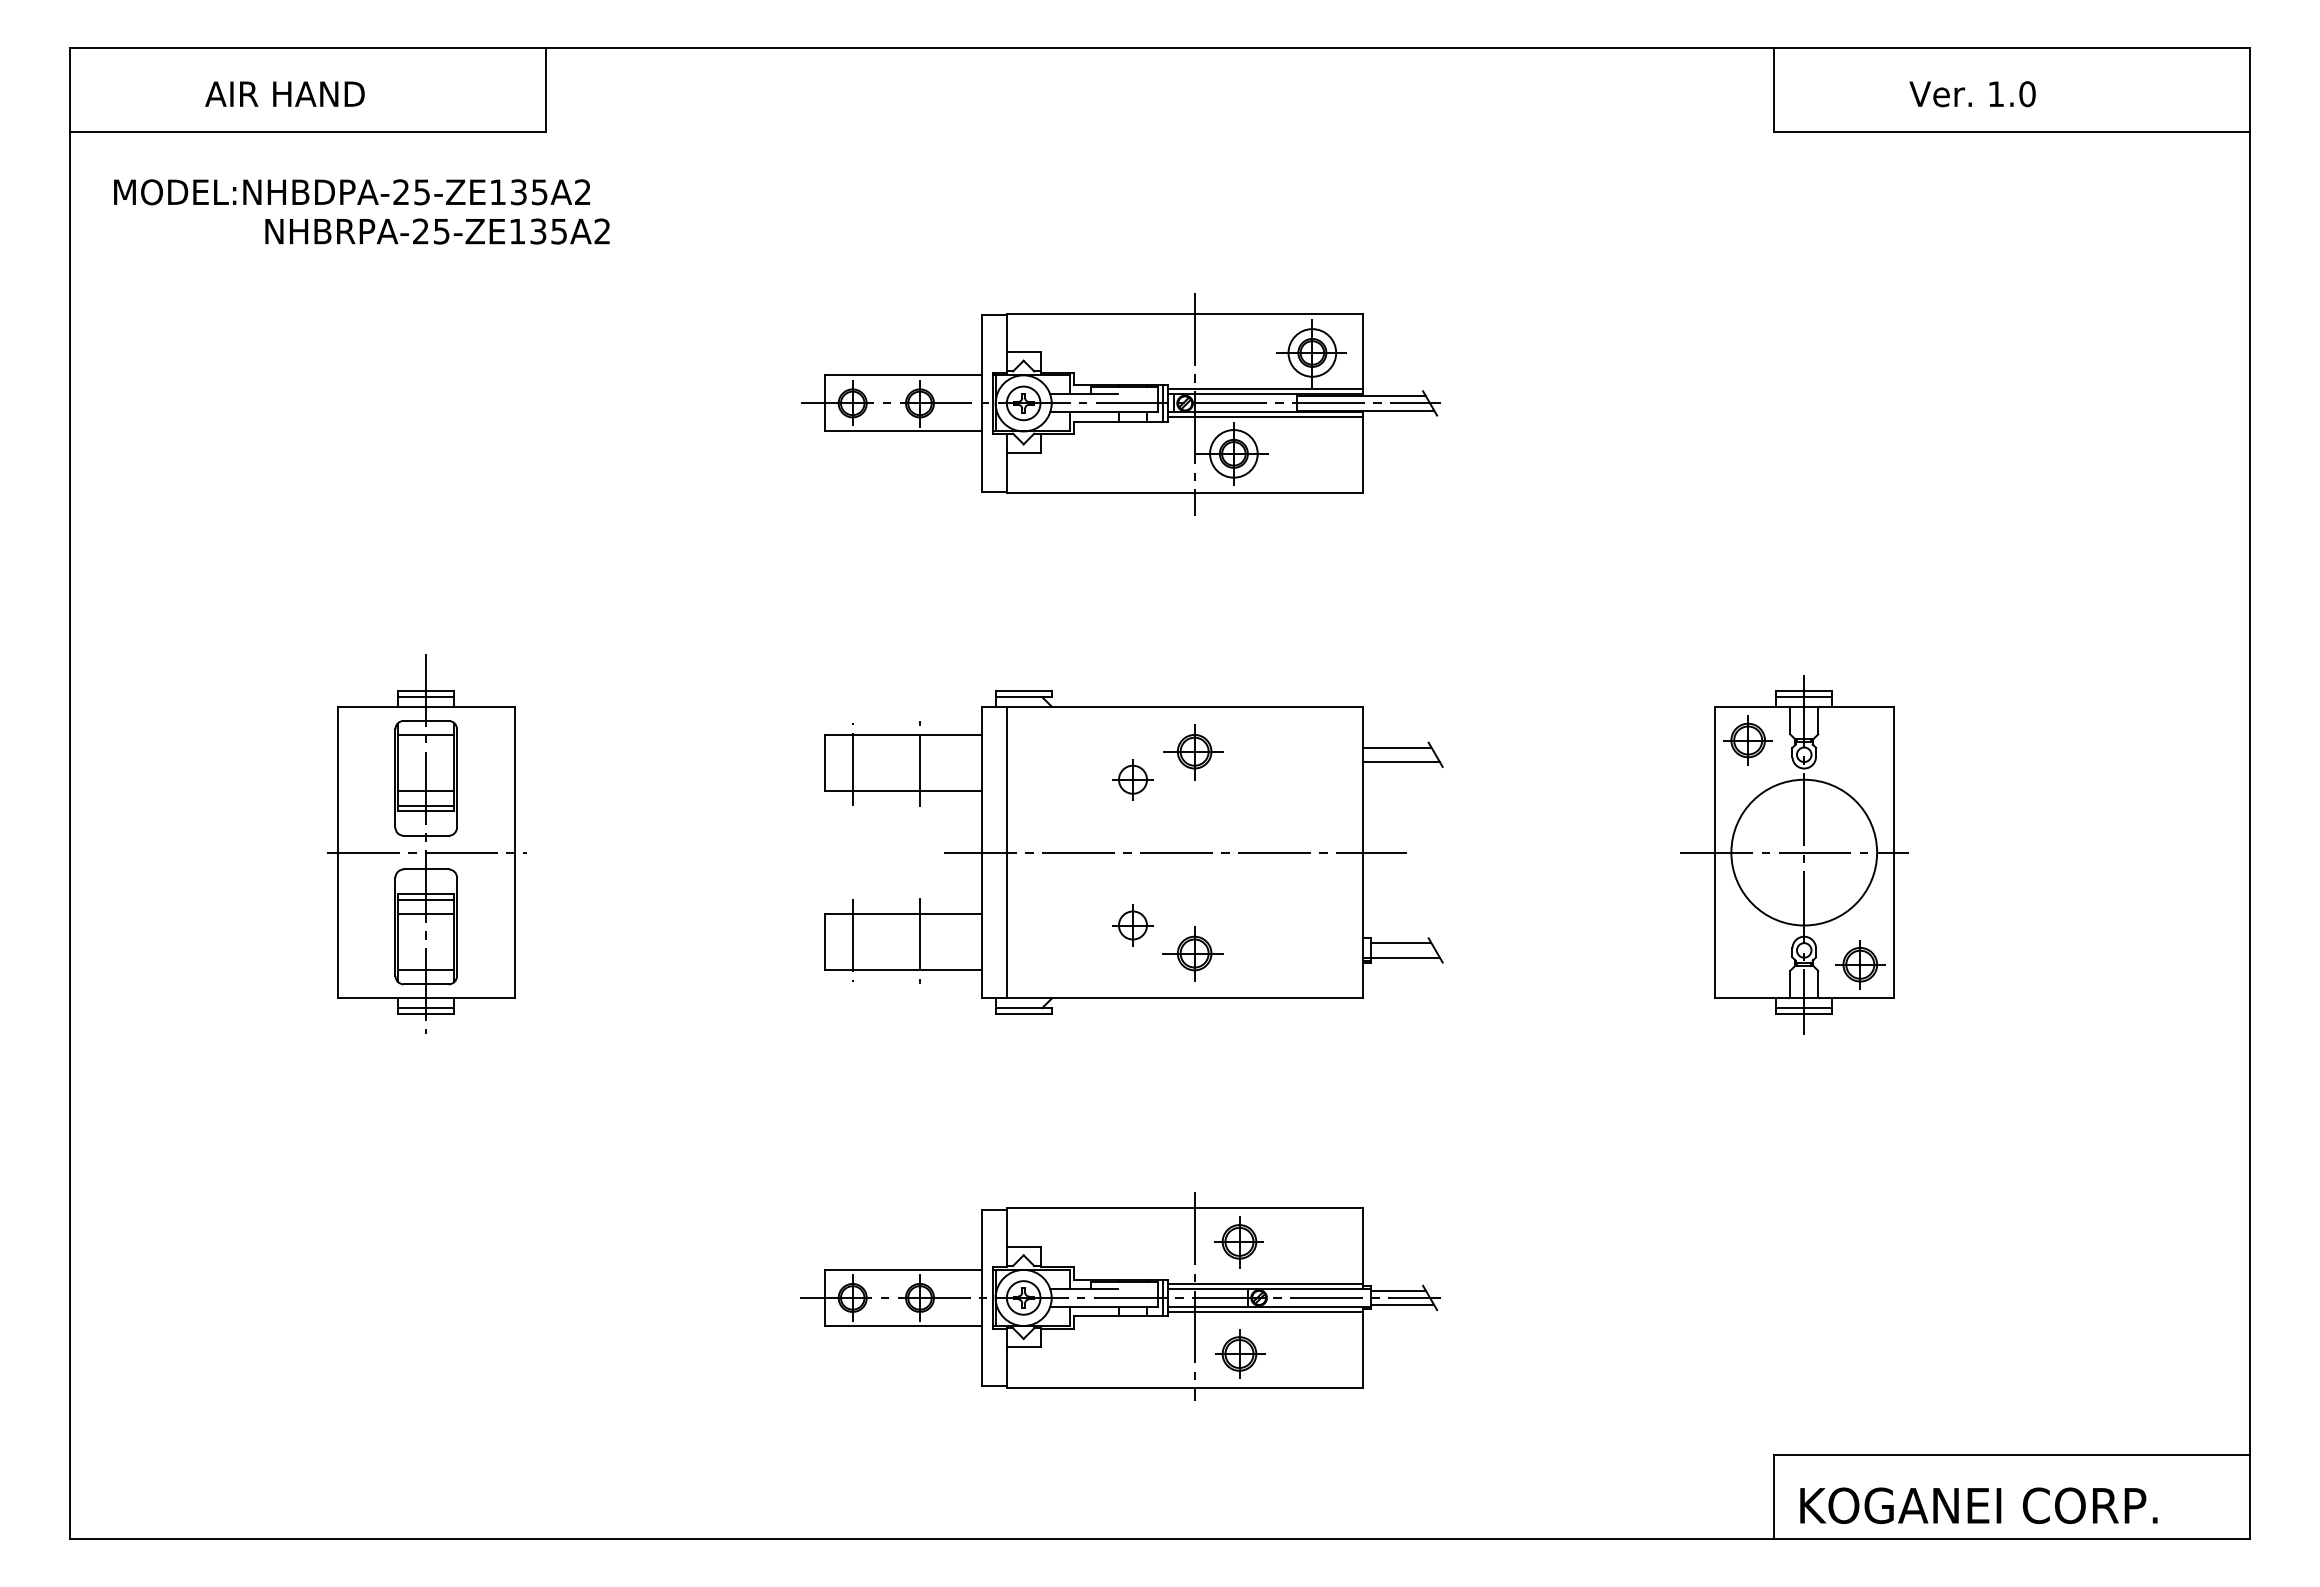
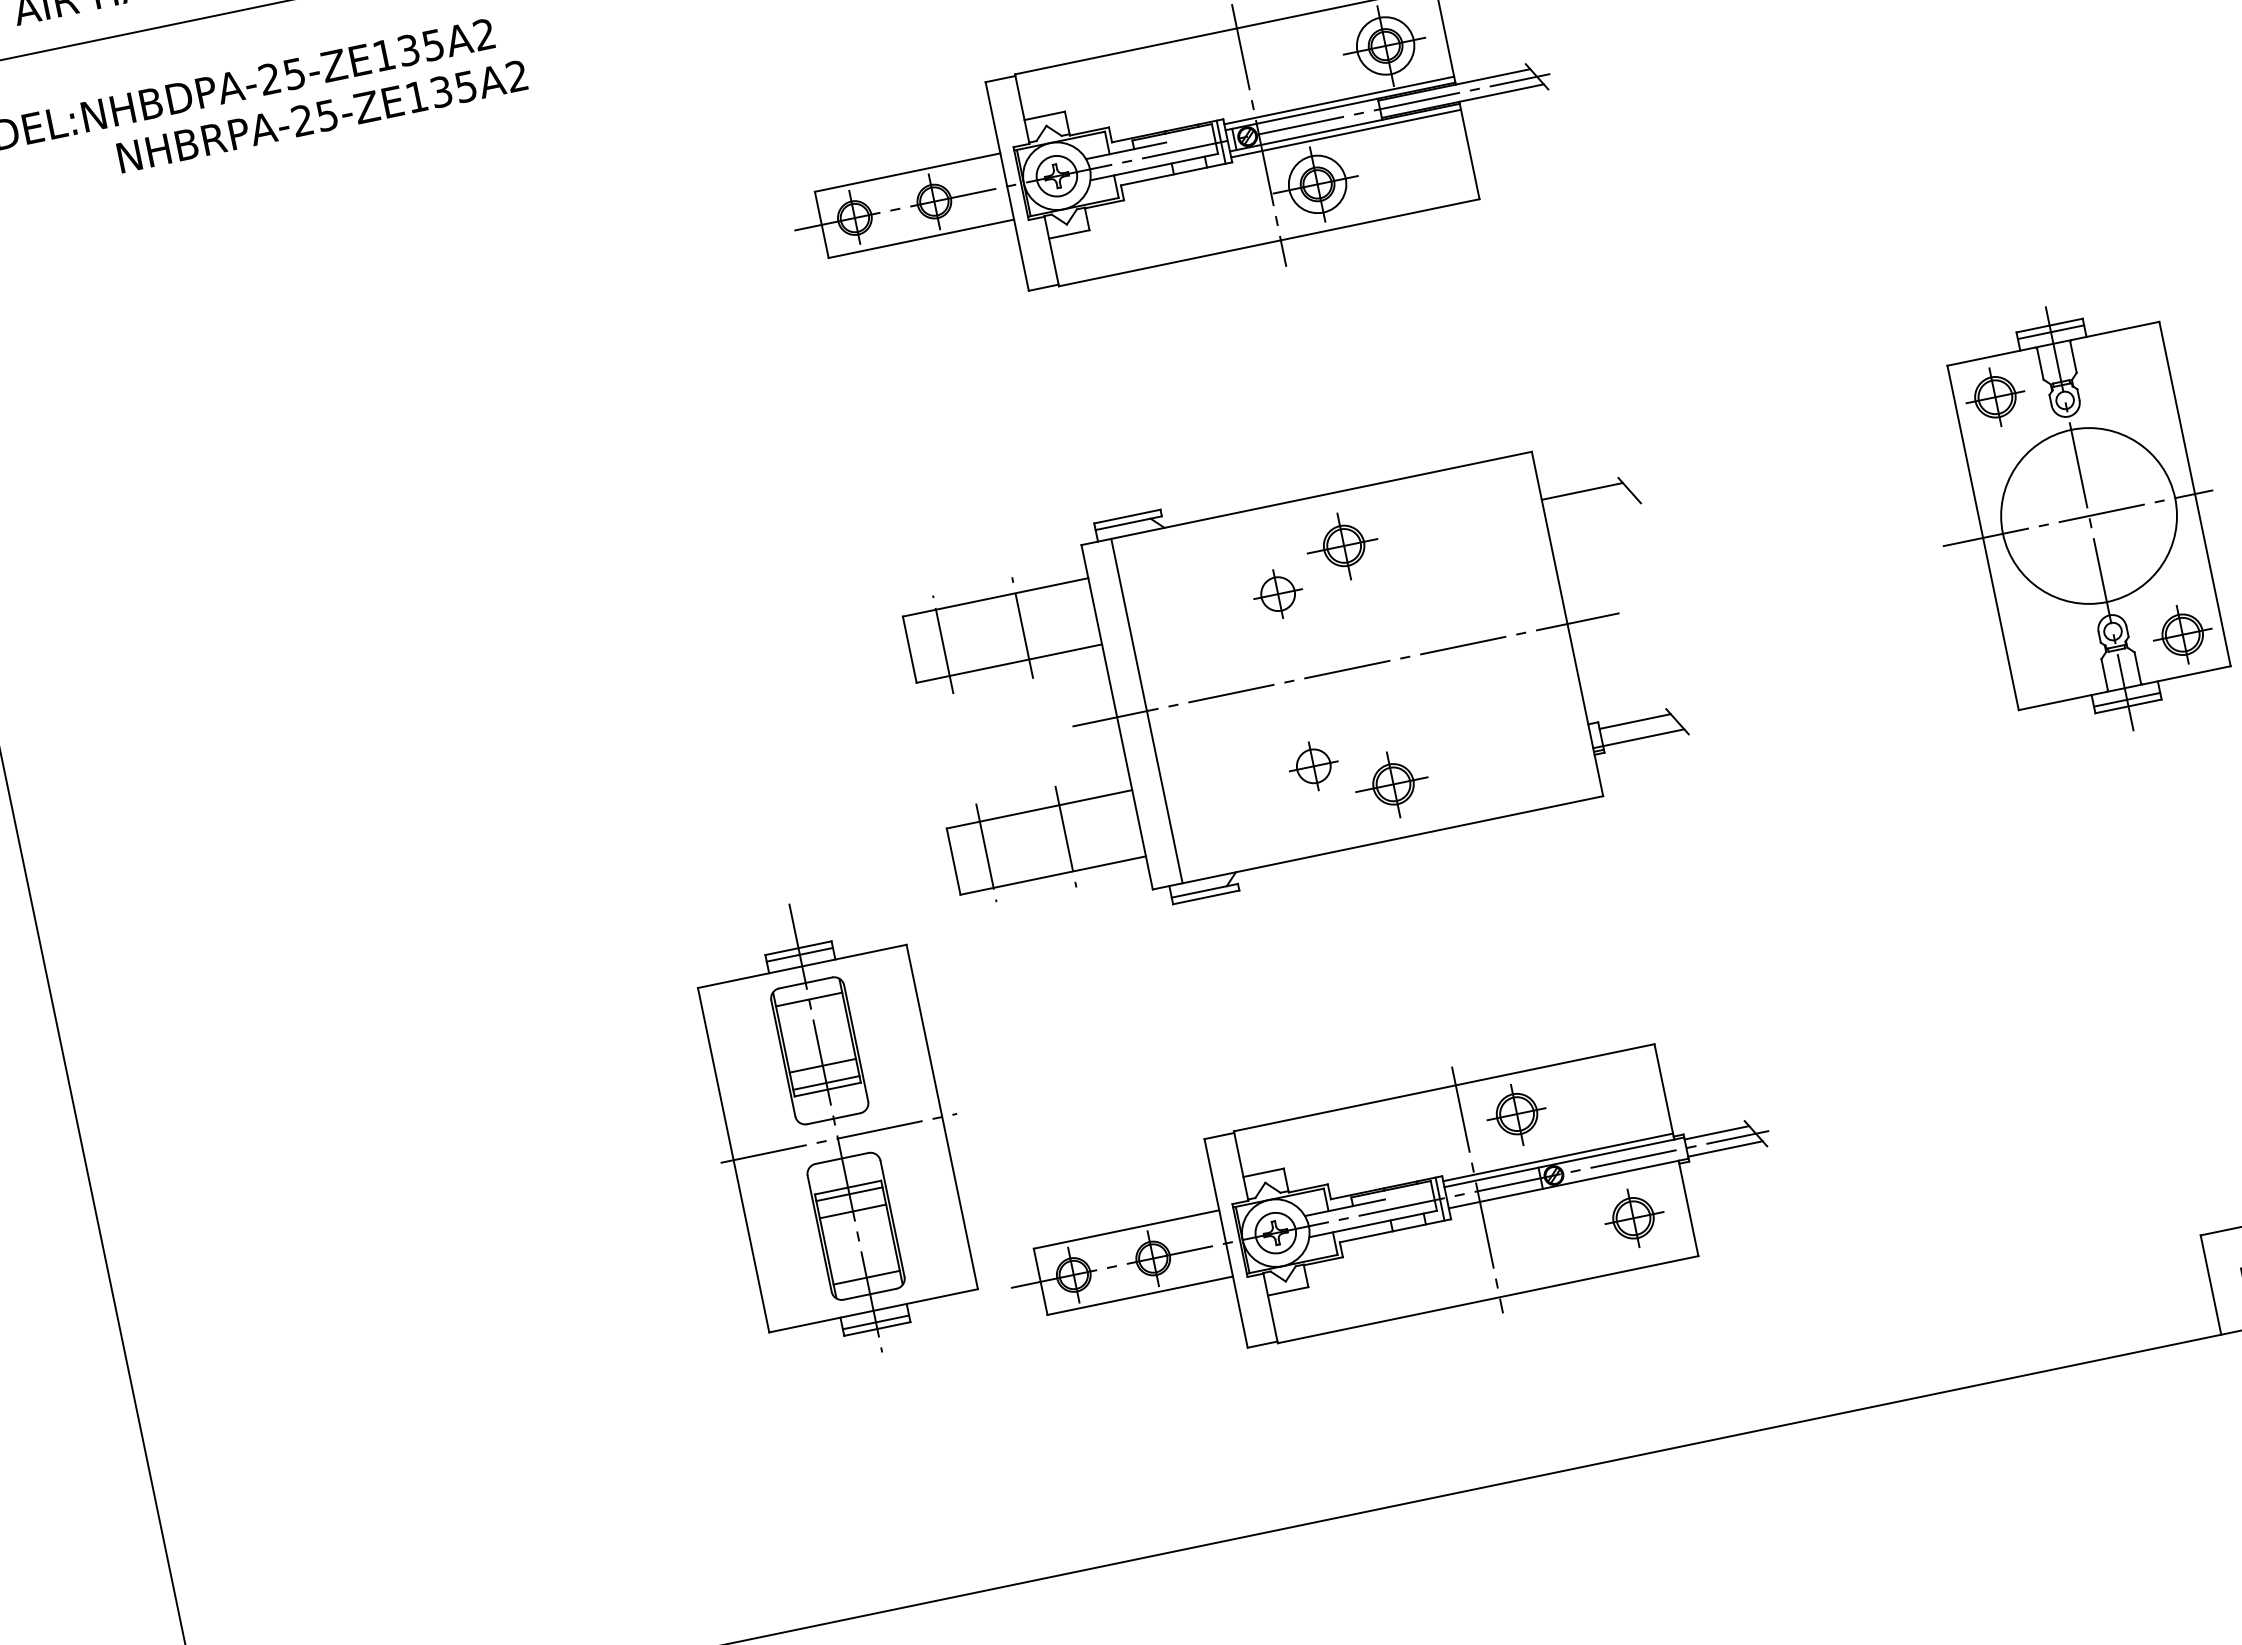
line: (1400, 762) -> (1589, 508), removed
part: (426, 843) -> (836, 1127), moved
line: (1265, 1311) -> (1564, 1189), removed
part: (1240, 1353) -> (1634, 1217), moved

